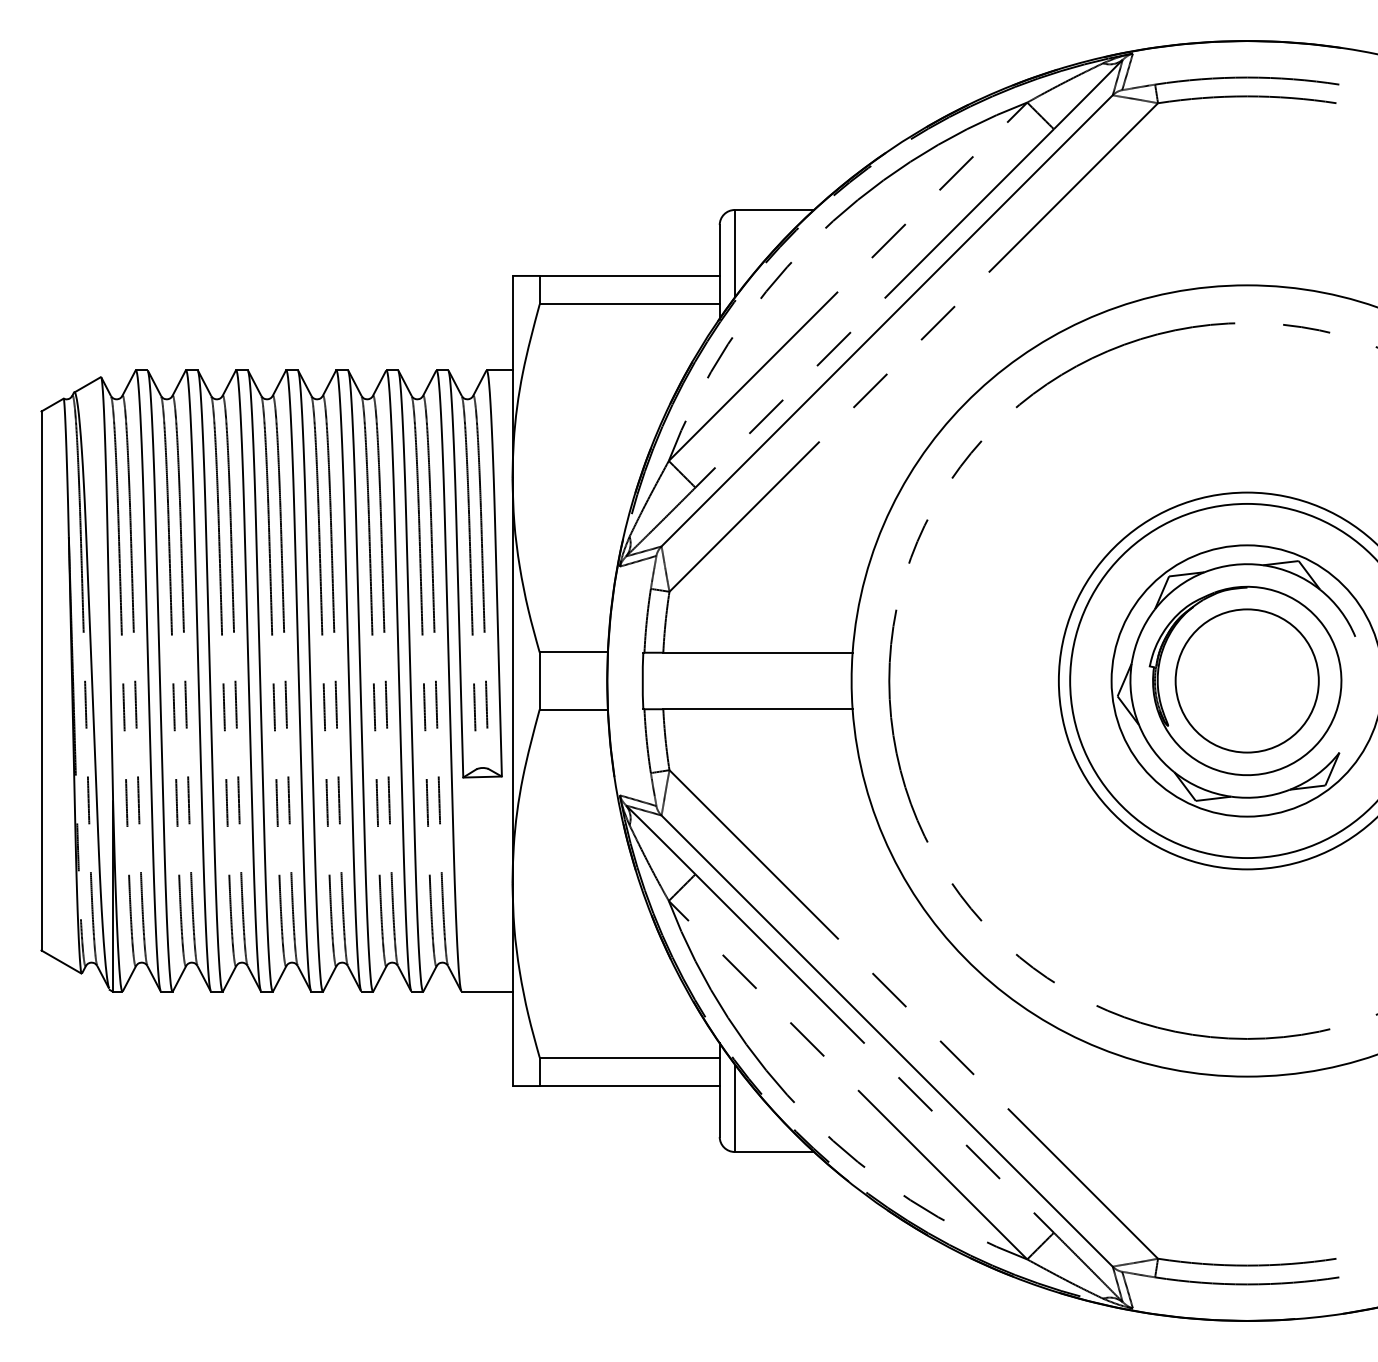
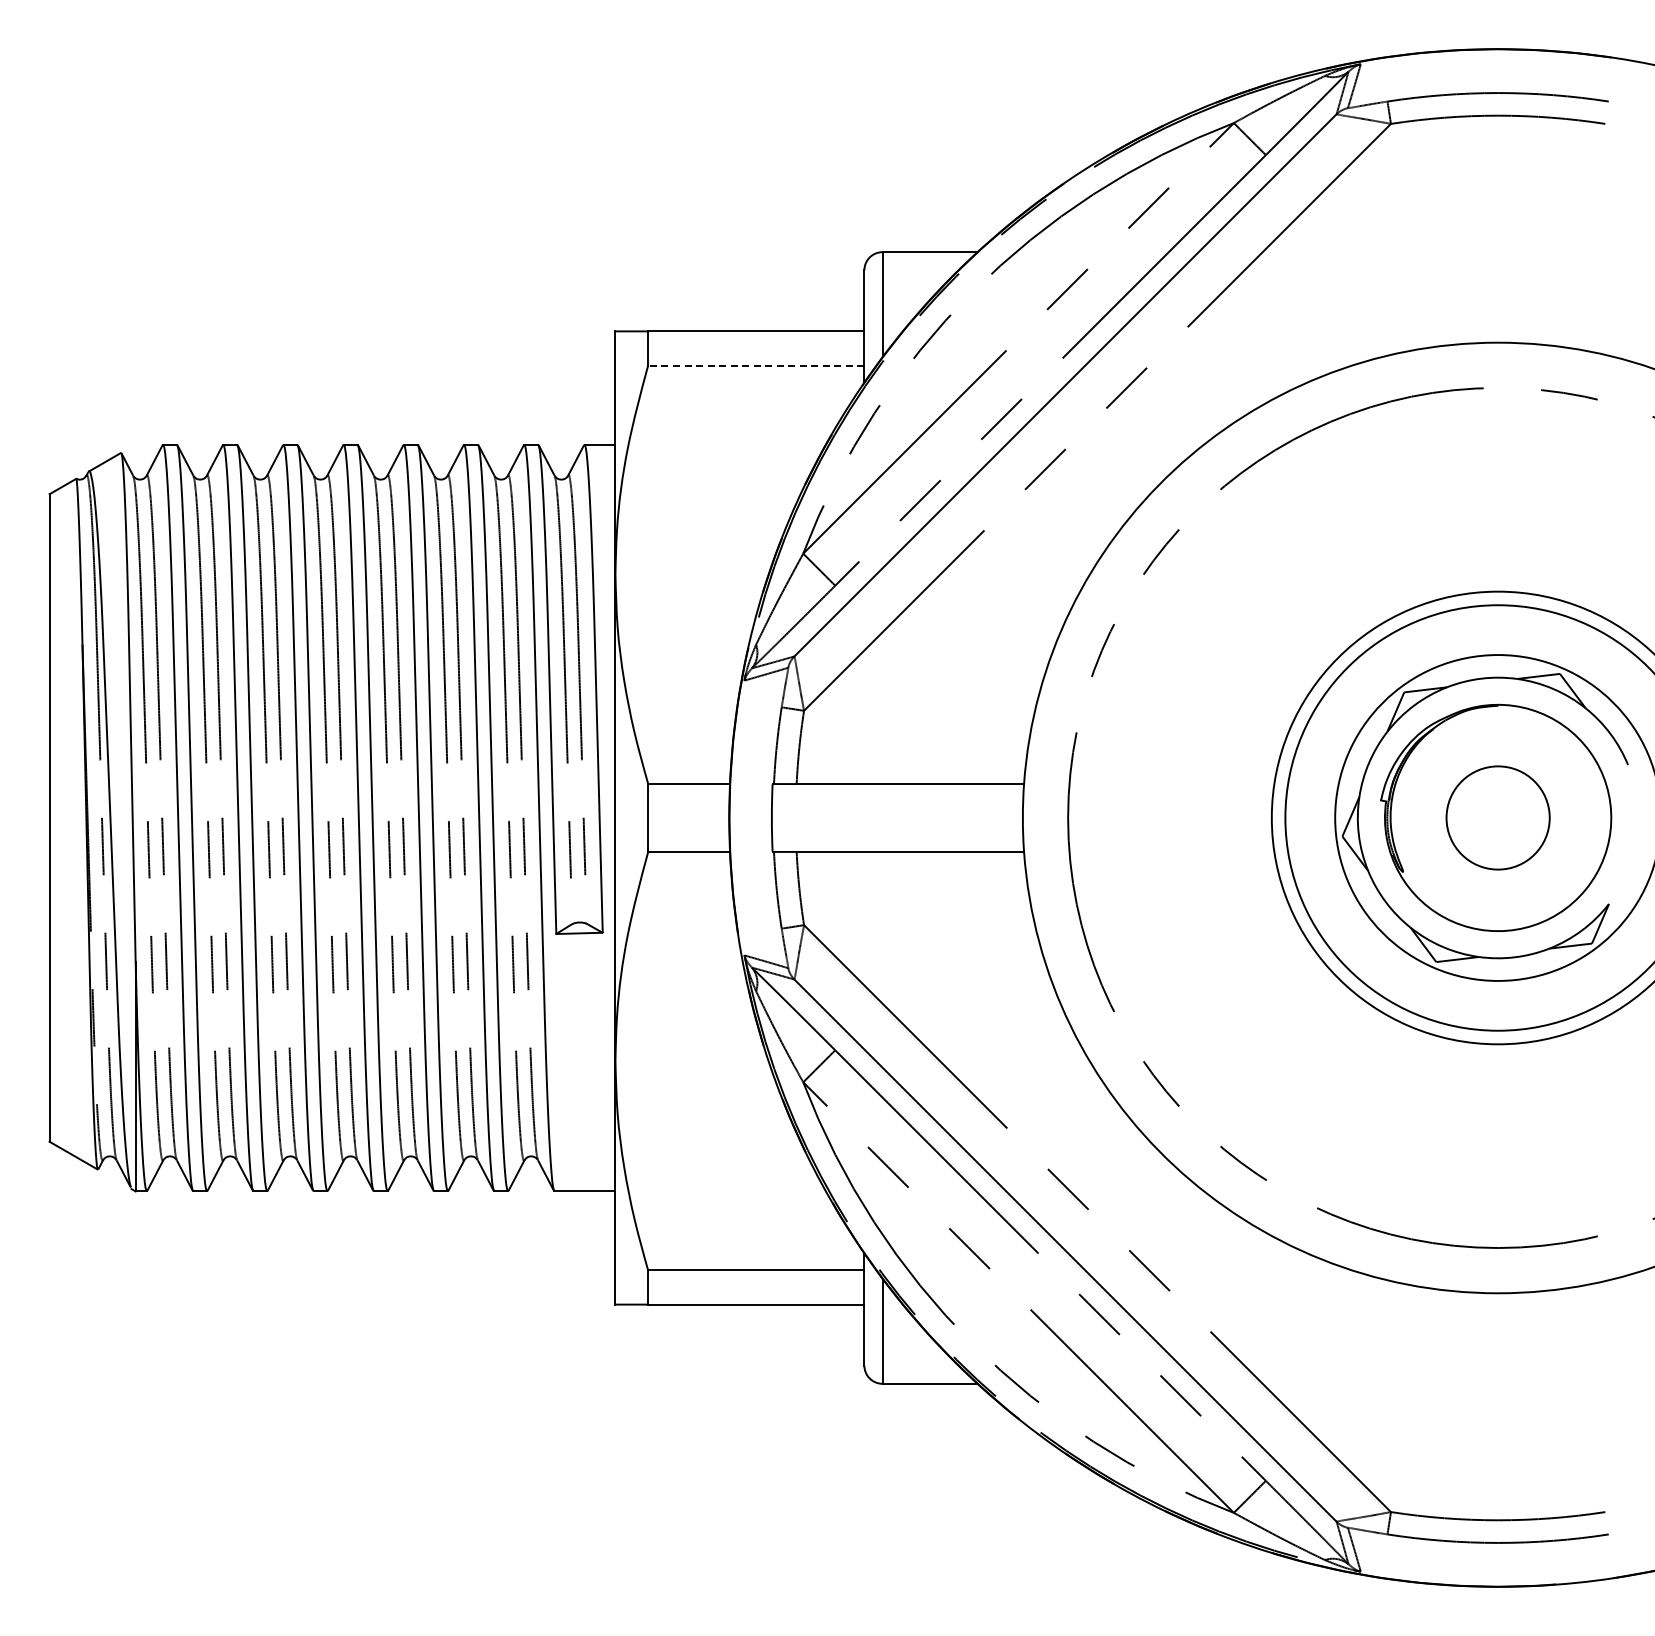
line: (629, 304) -> (755, 365), solid -> dashed
circle: (1247, 680) -> (1498, 817), size x0.6

